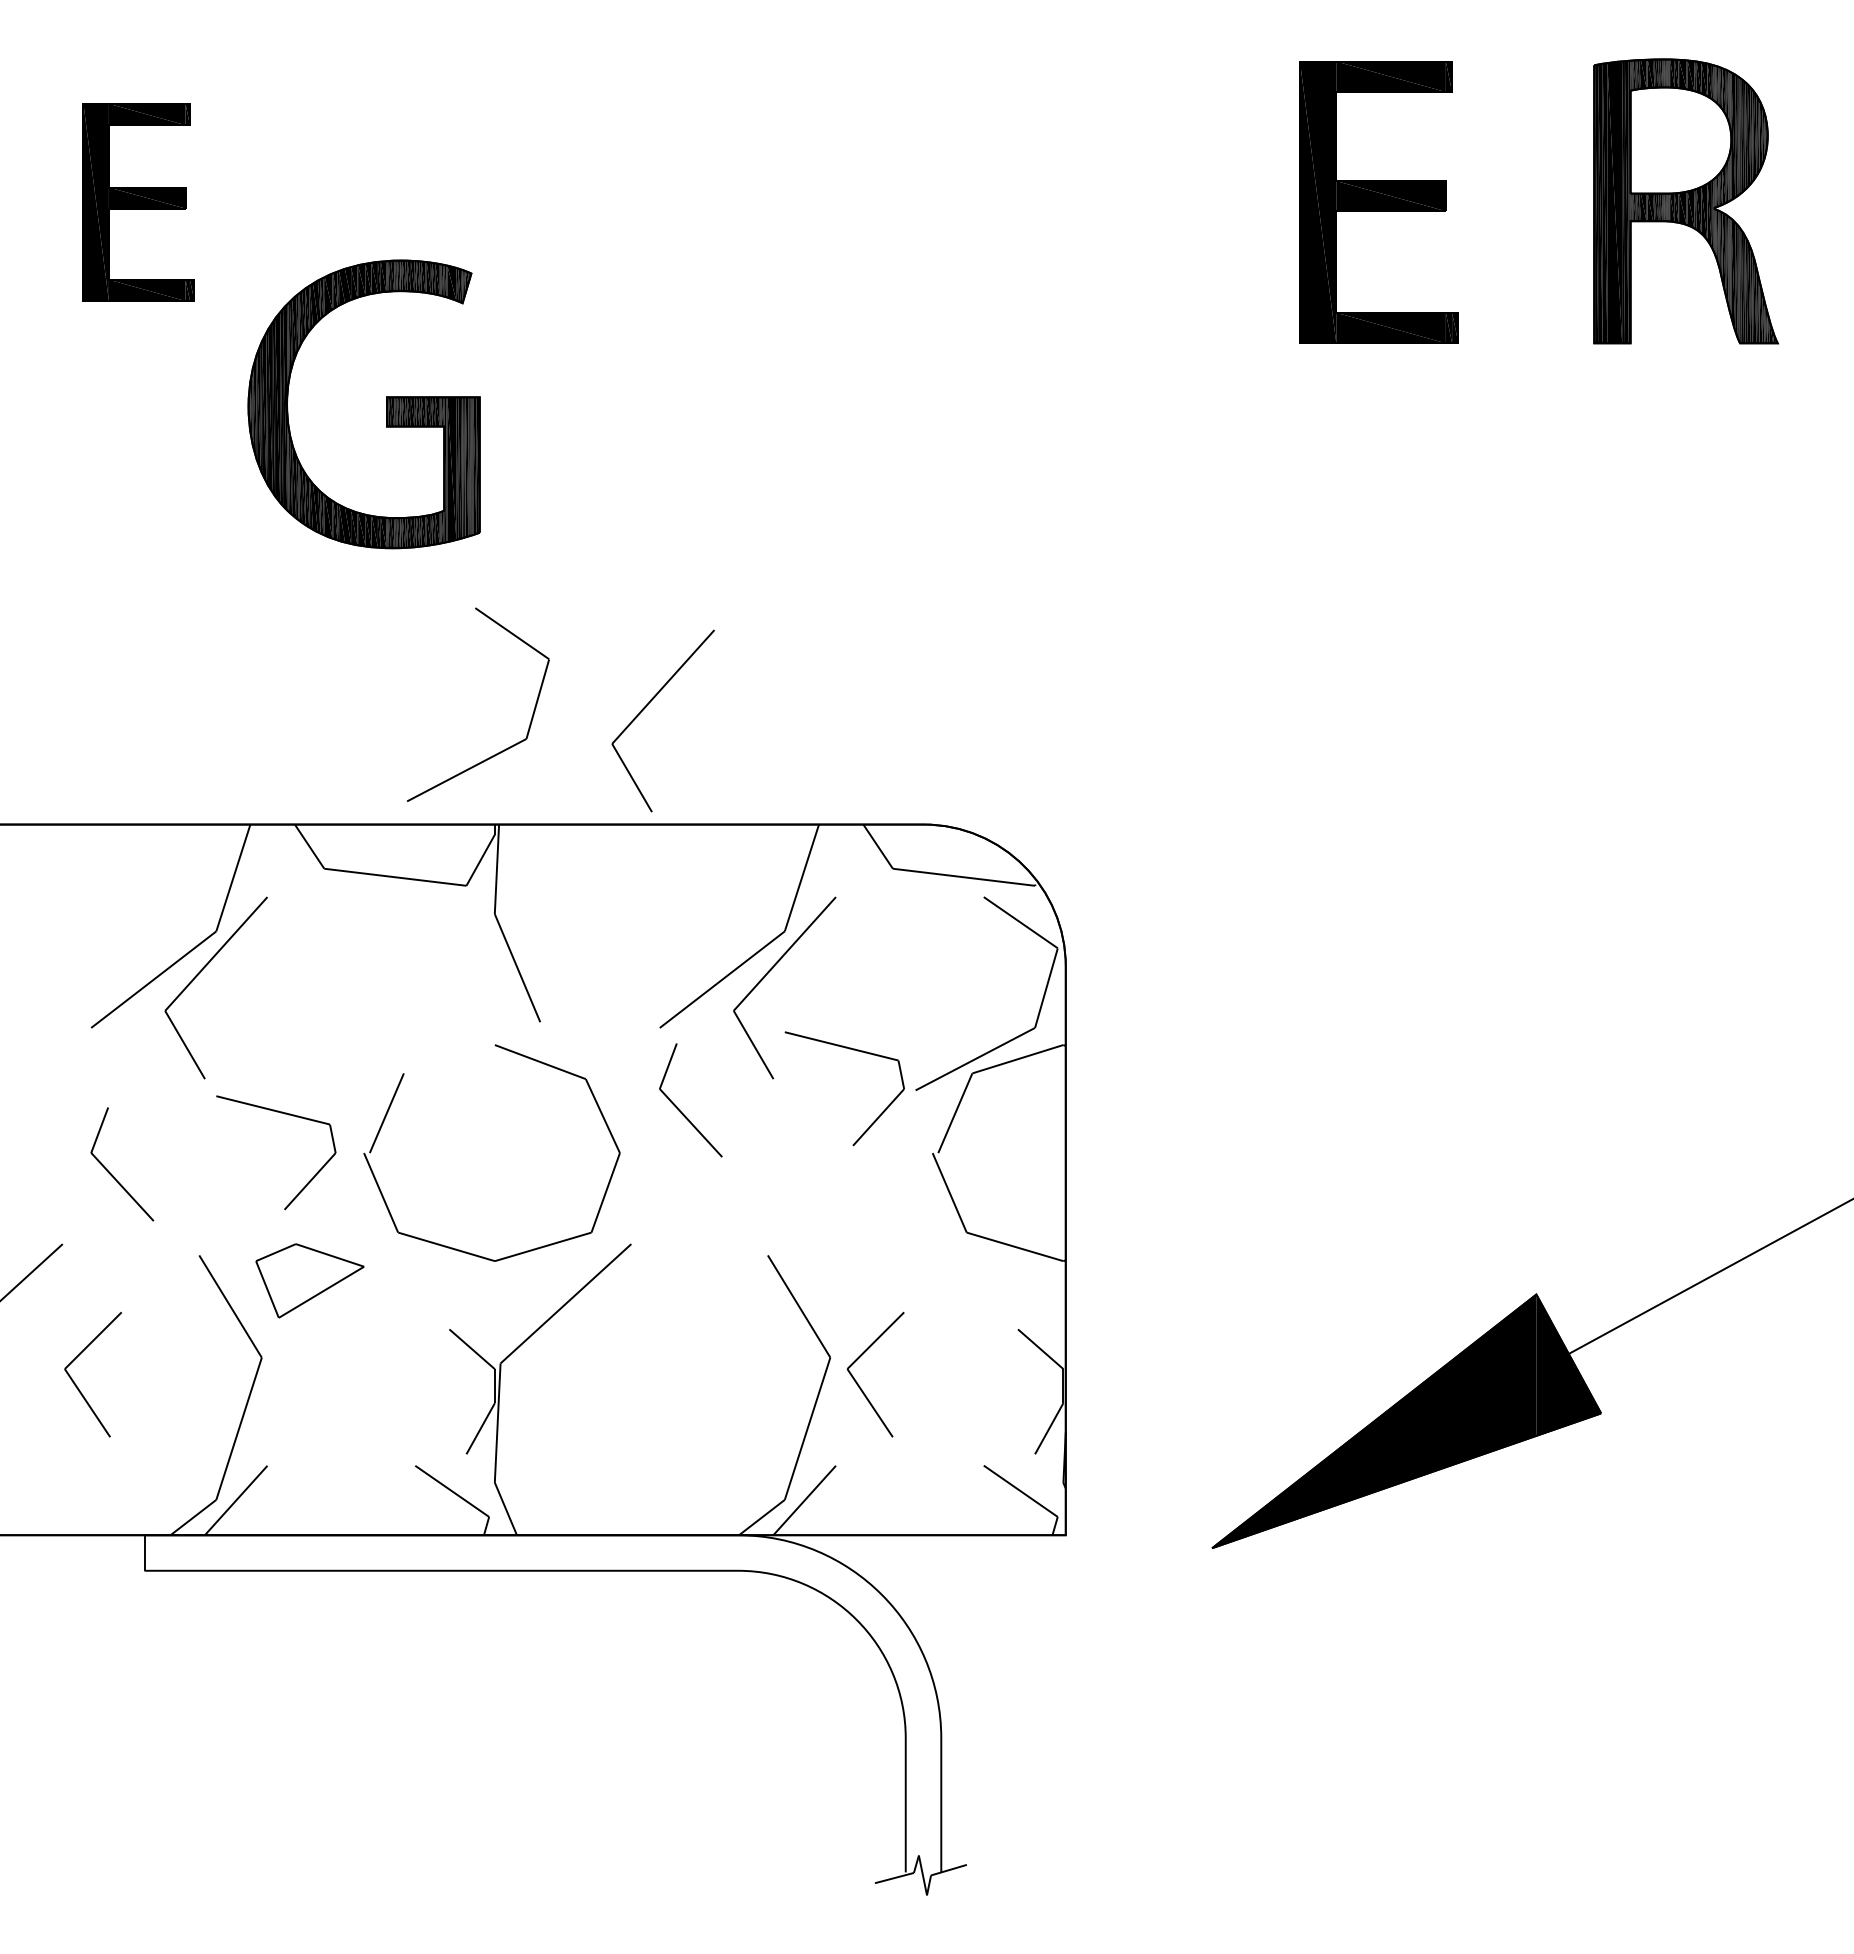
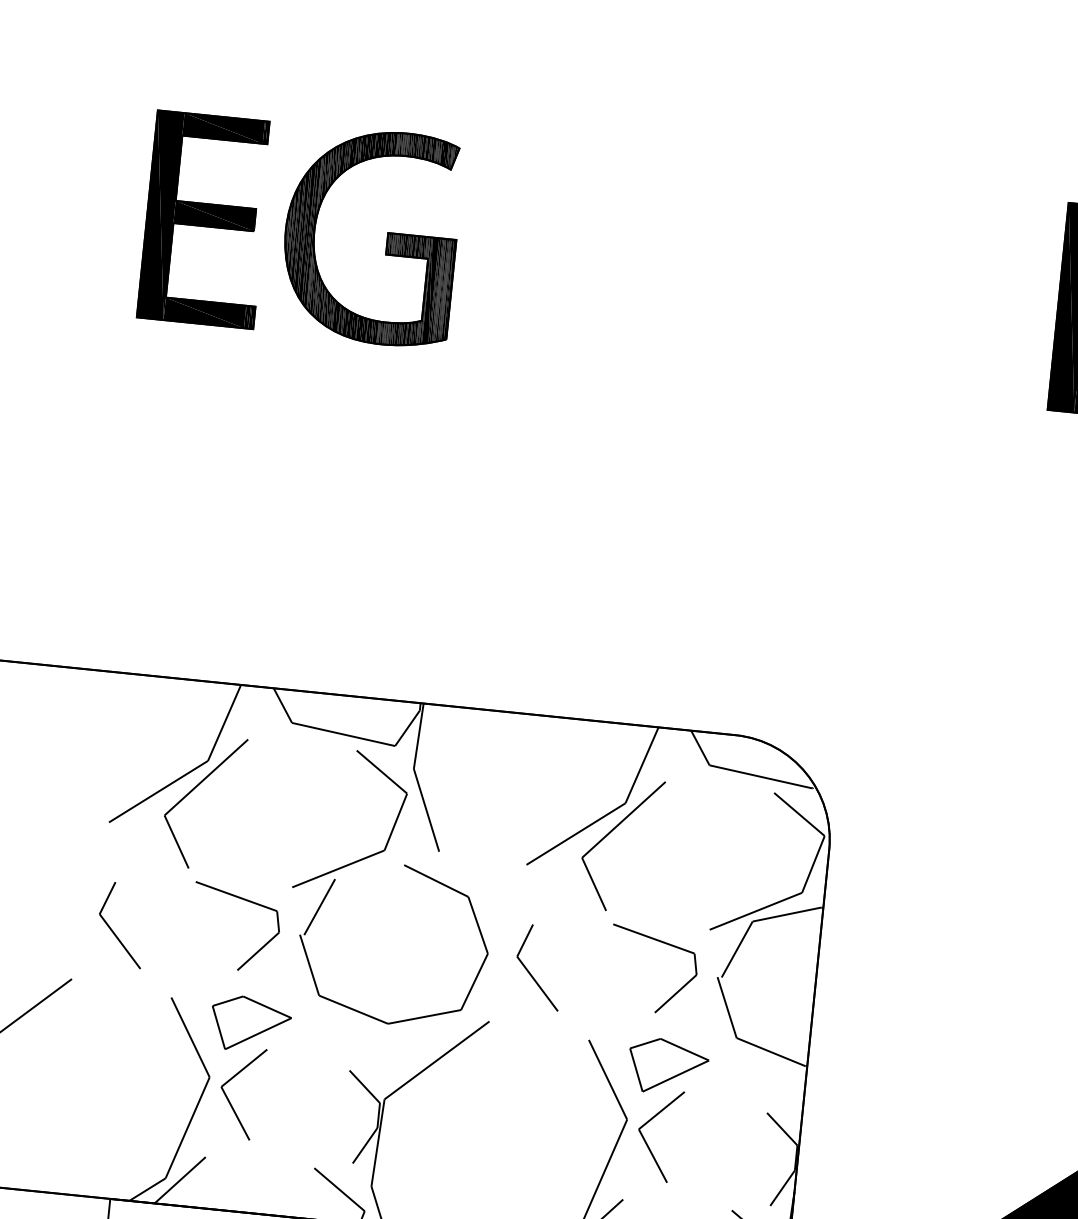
part: (138, 202) -> (205, 219), size x1.43
part: (386, 404) -> (387, 238), moved
part: (647, 706) -> (541, 627), removed
part: (505, 748) -> (368, 855), moved
part: (853, 1050) -> (662, 942), moved
part: (678, 1107) -> (529, 971), moved
part: (877, 1280) -> (667, 1066), added
part: (76, 1384) -> (228, 1099), moved

